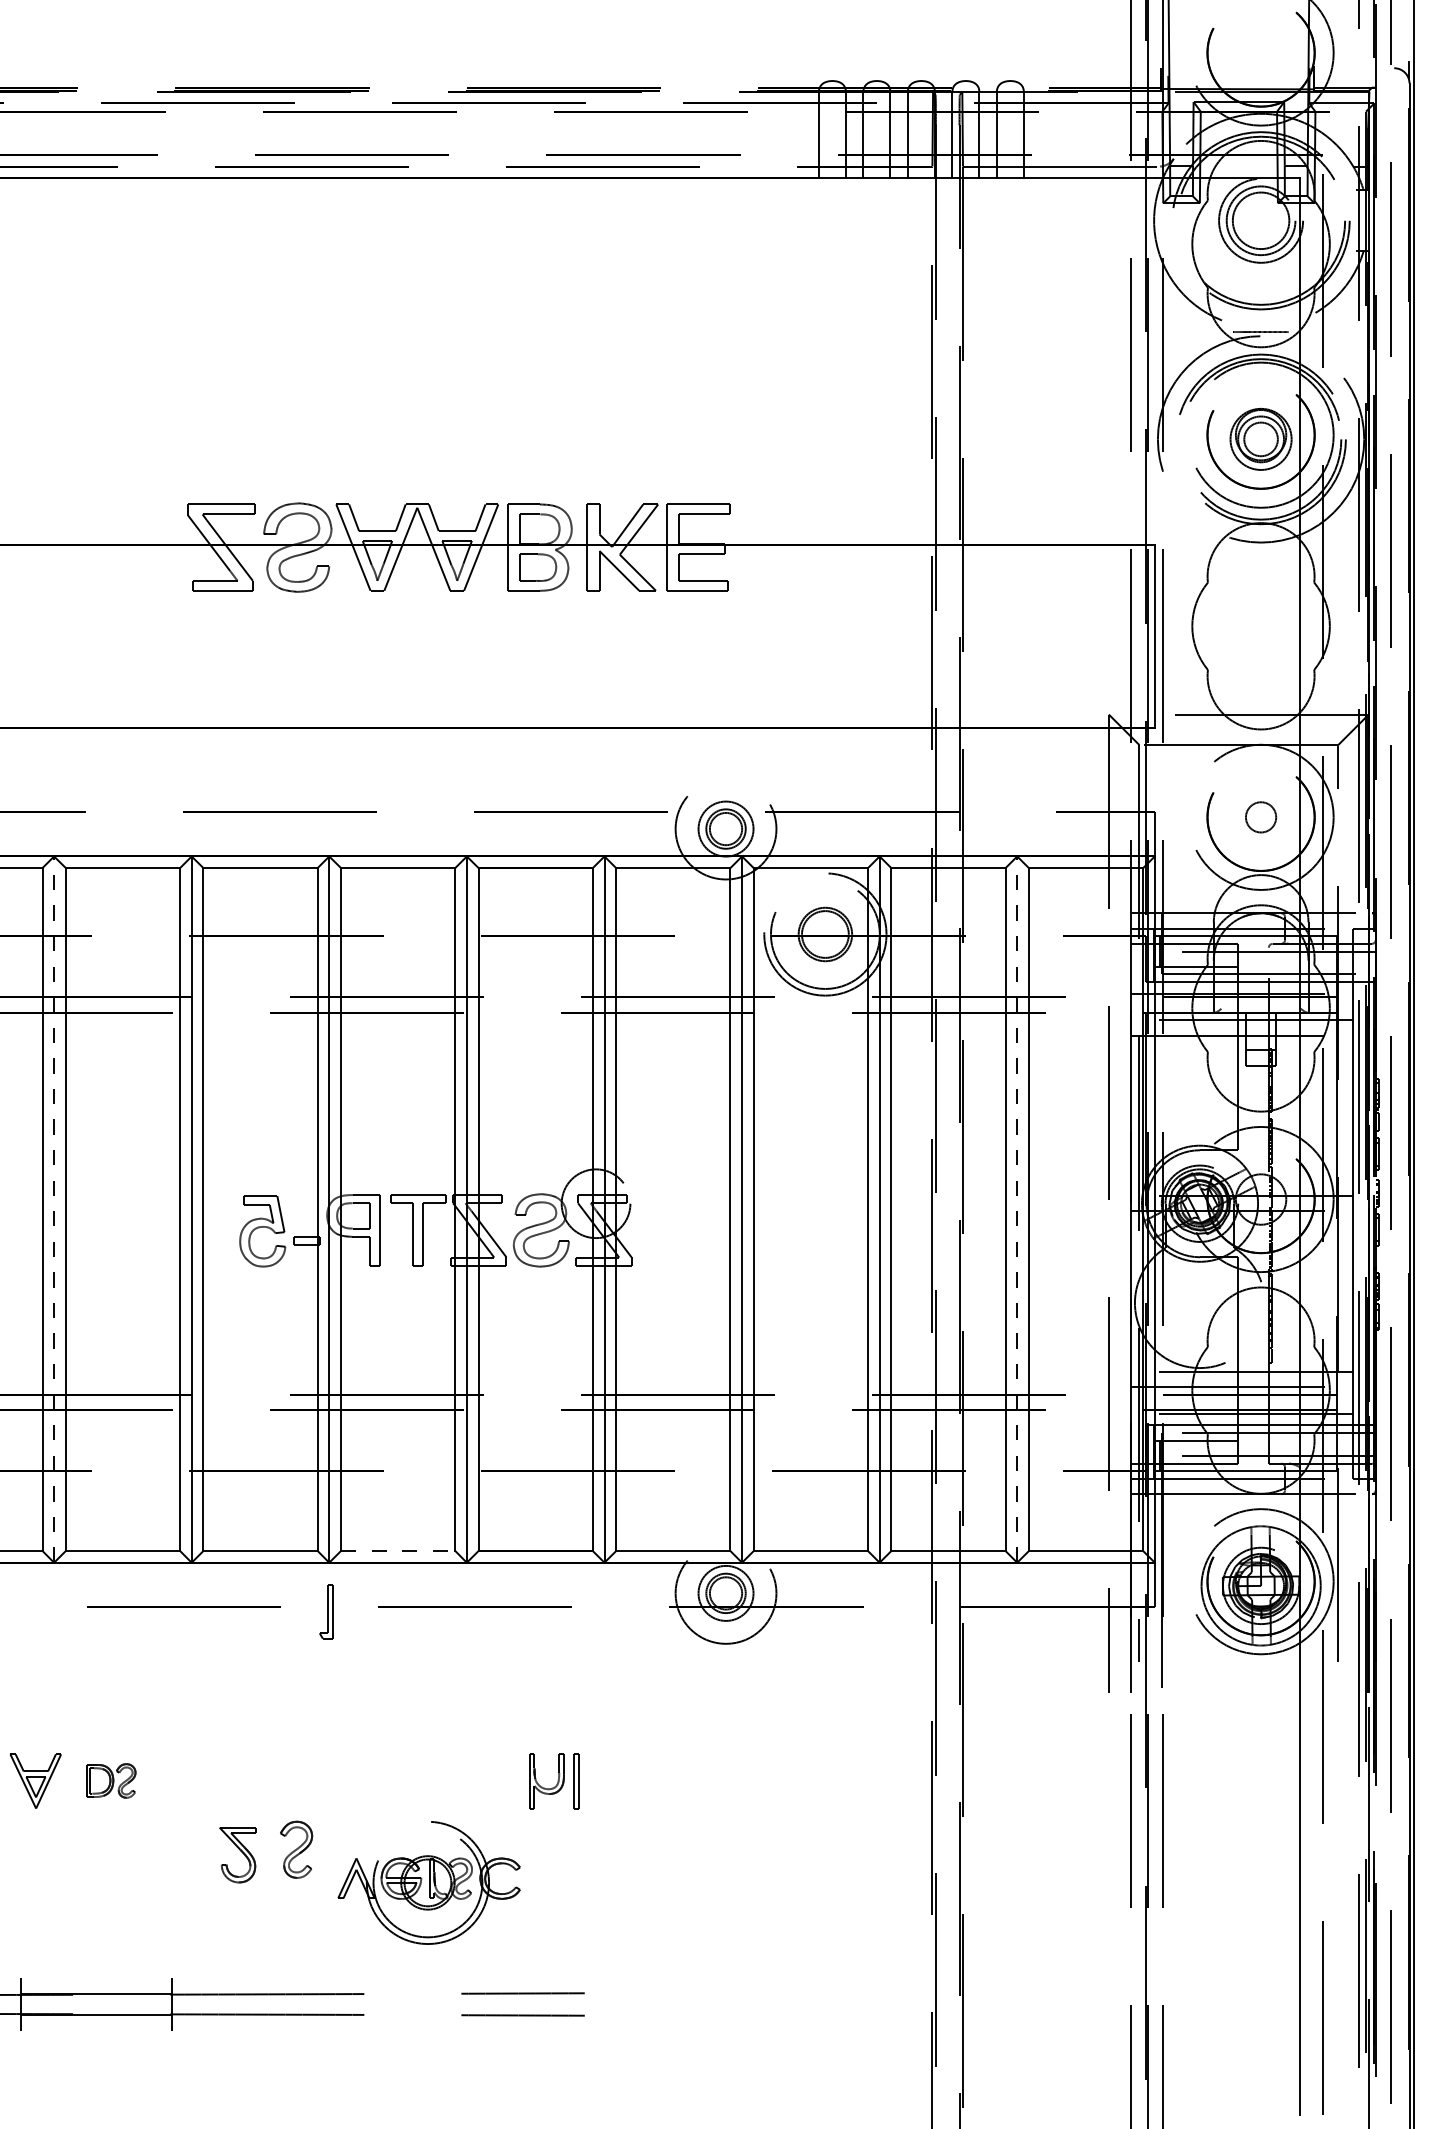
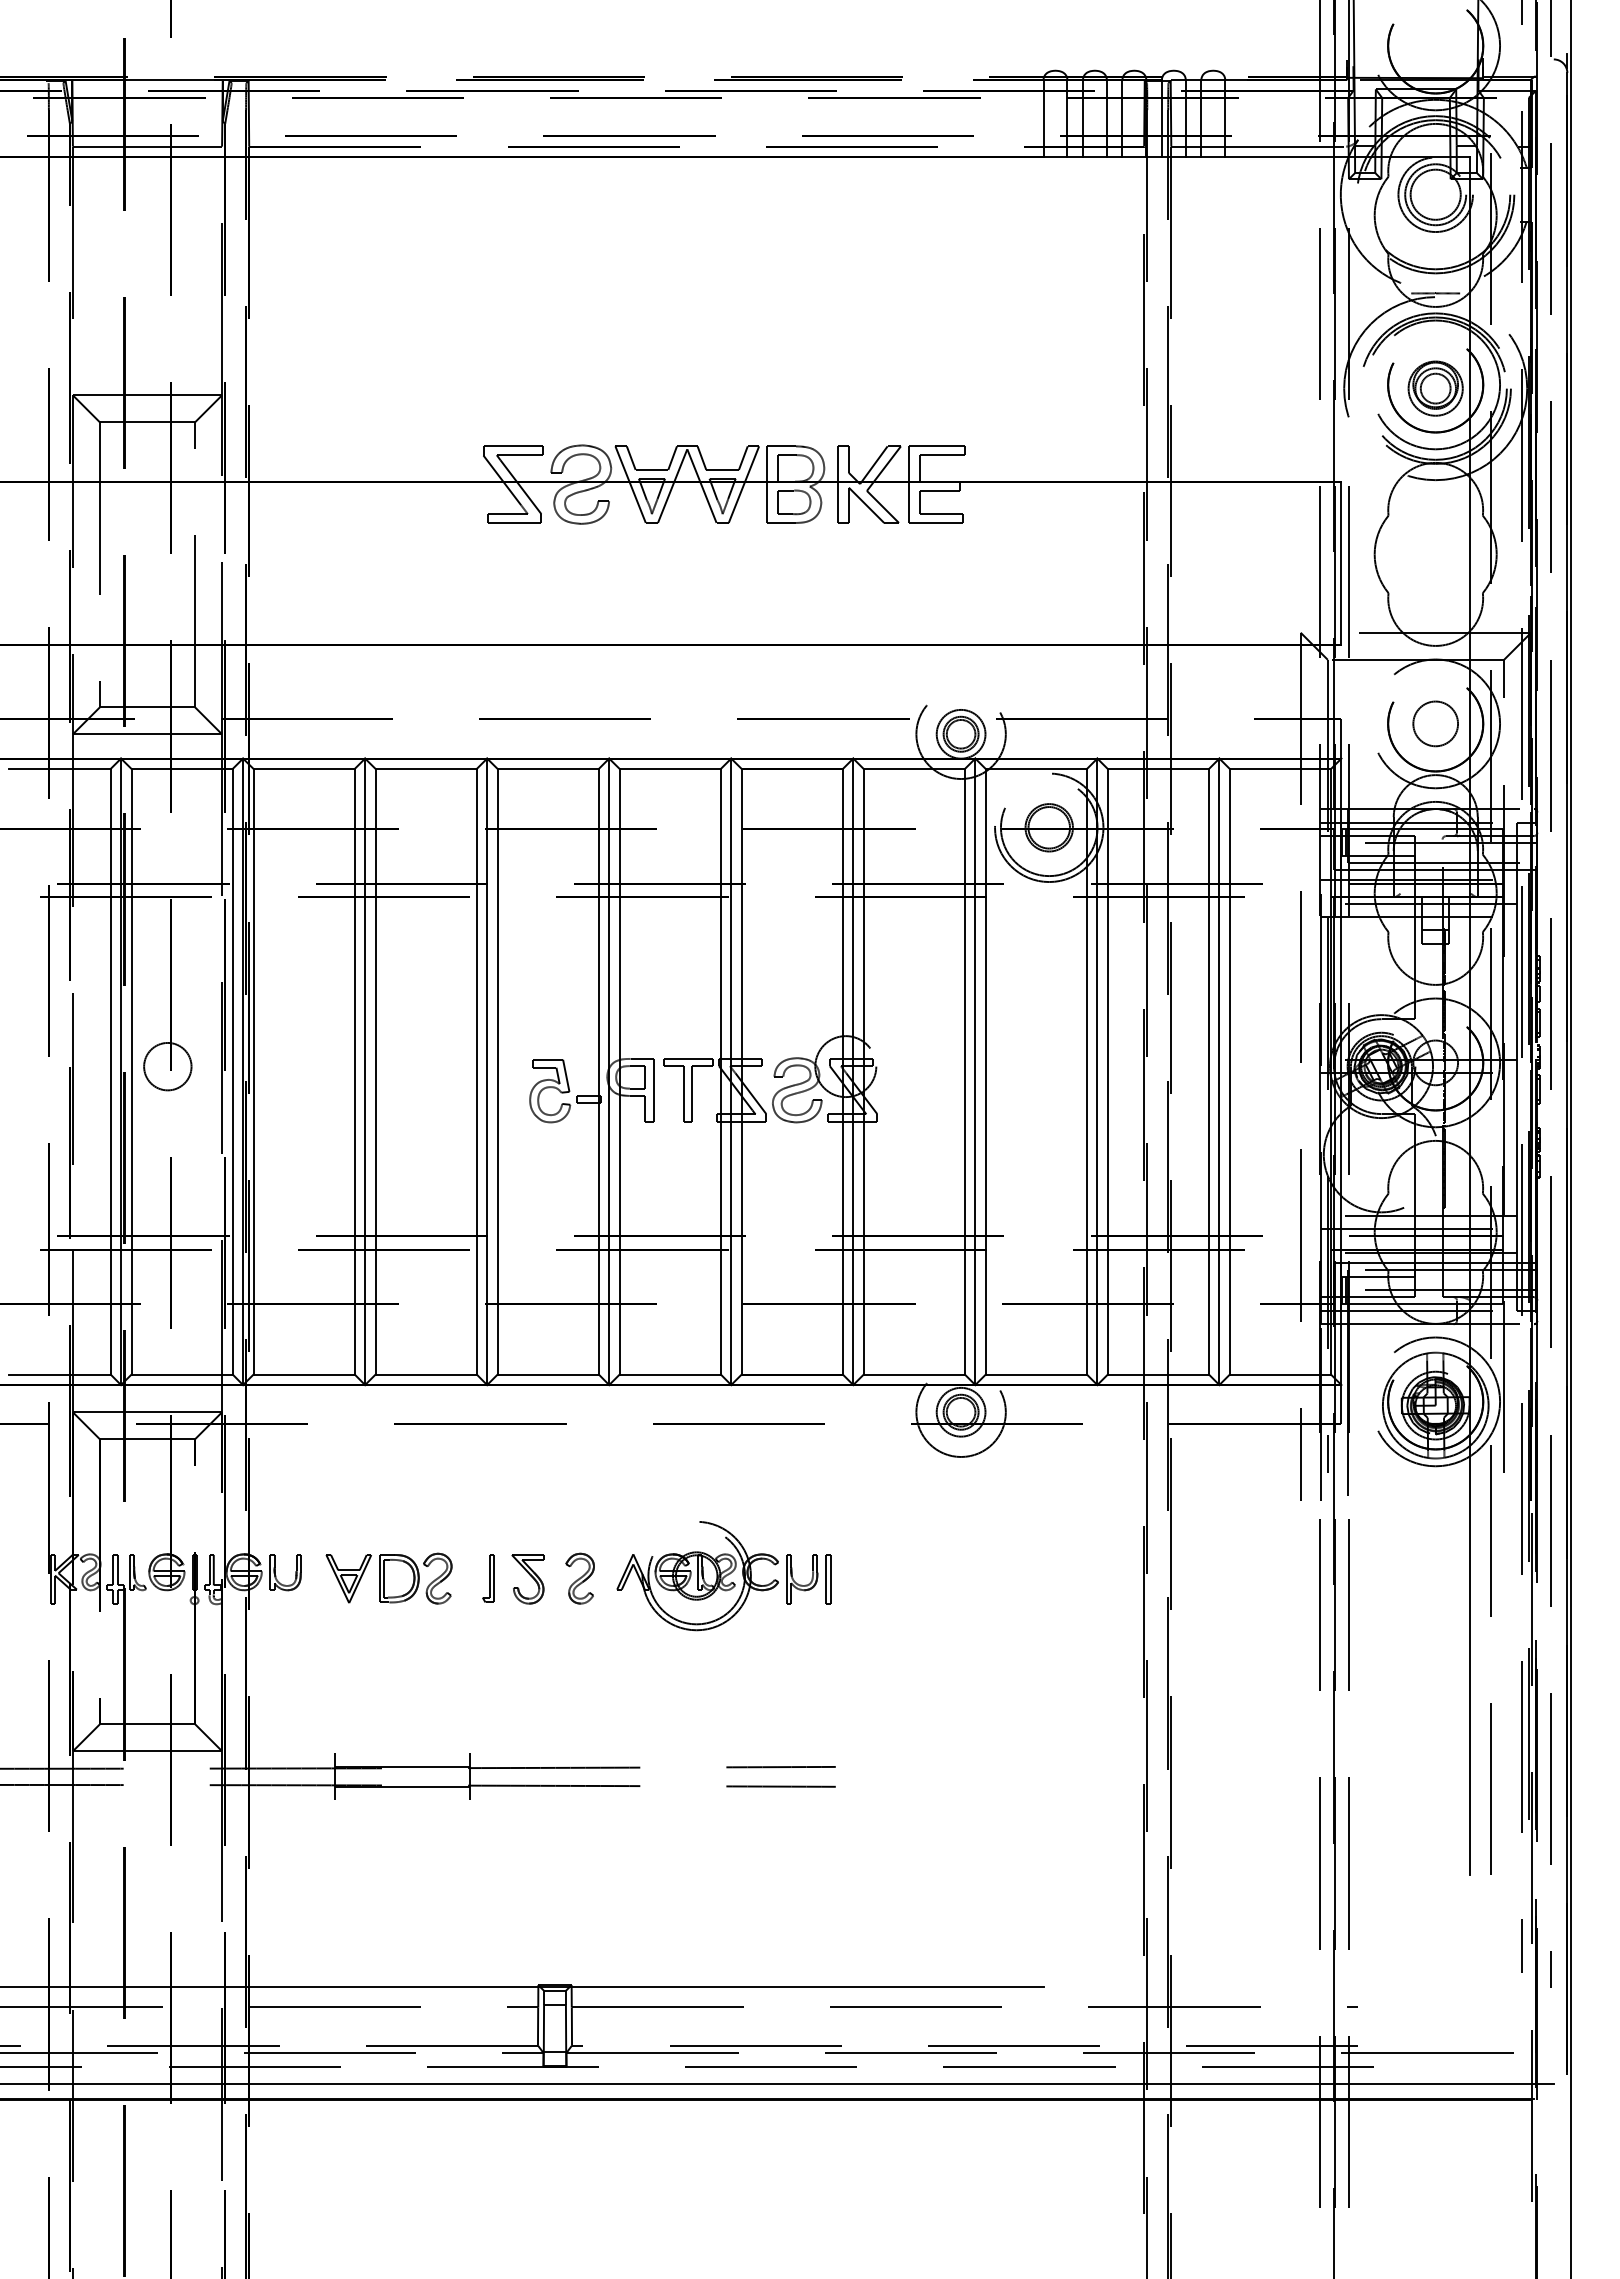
circle: (1260, 816) -> (1435, 723), size x1.67
line: (54, 1209) -> (365, 1071), dashed -> solid
line: (1017, 1209) -> (1219, 1071), dashed -> solid
line: (398, 1550) -> (670, 1374), dashed -> solid
part: (326, 1611) -> (488, 1578), moved
part: (110, 1780) -> (415, 1578), size x1.67
part: (295, 1849) -> (579, 1578), moved
part: (237, 1855) -> (527, 1579), moved
part: (428, 1883) -> (697, 1576), moved

